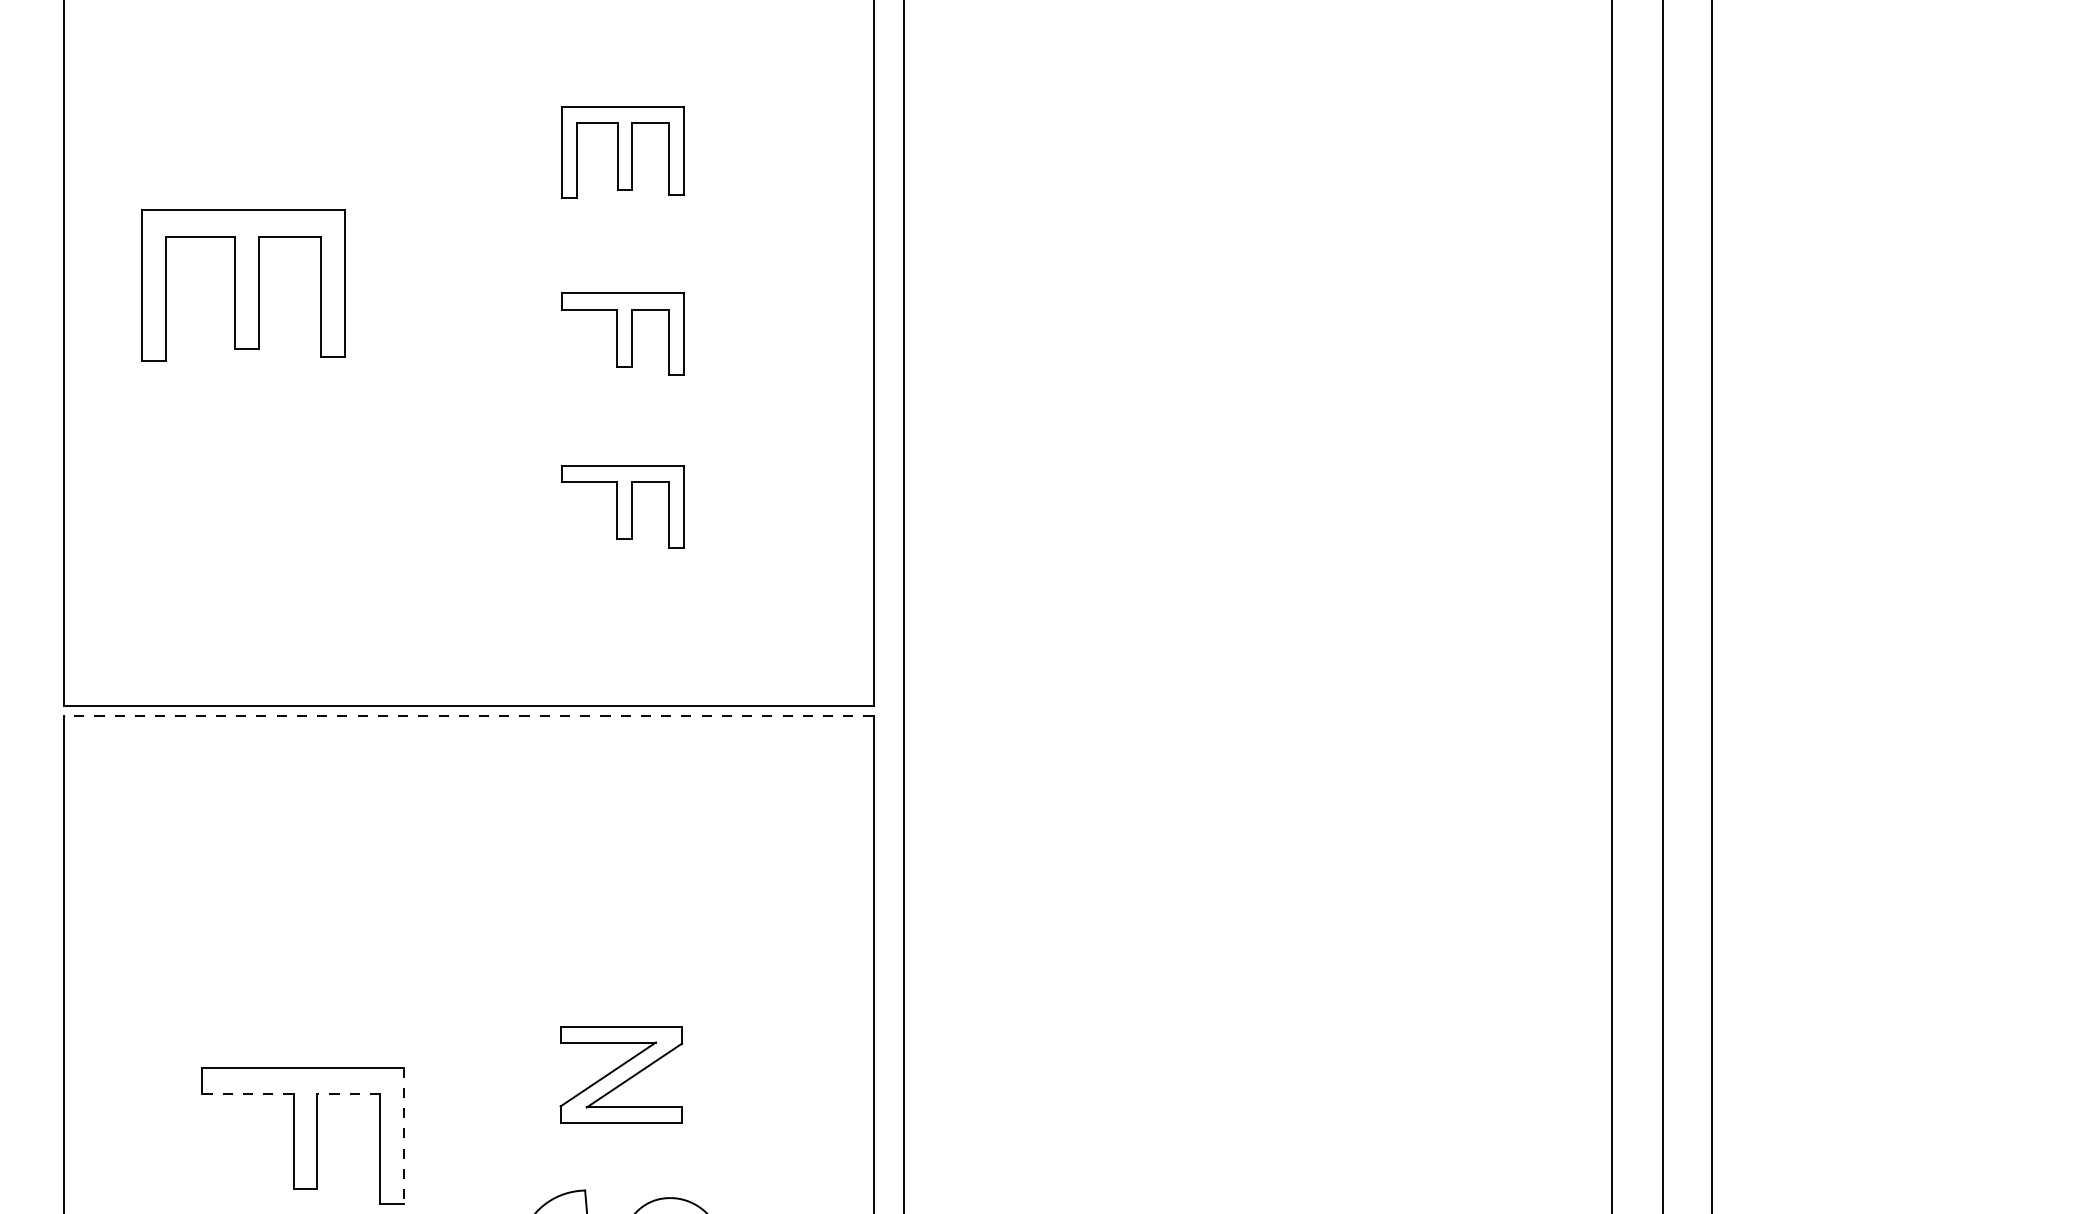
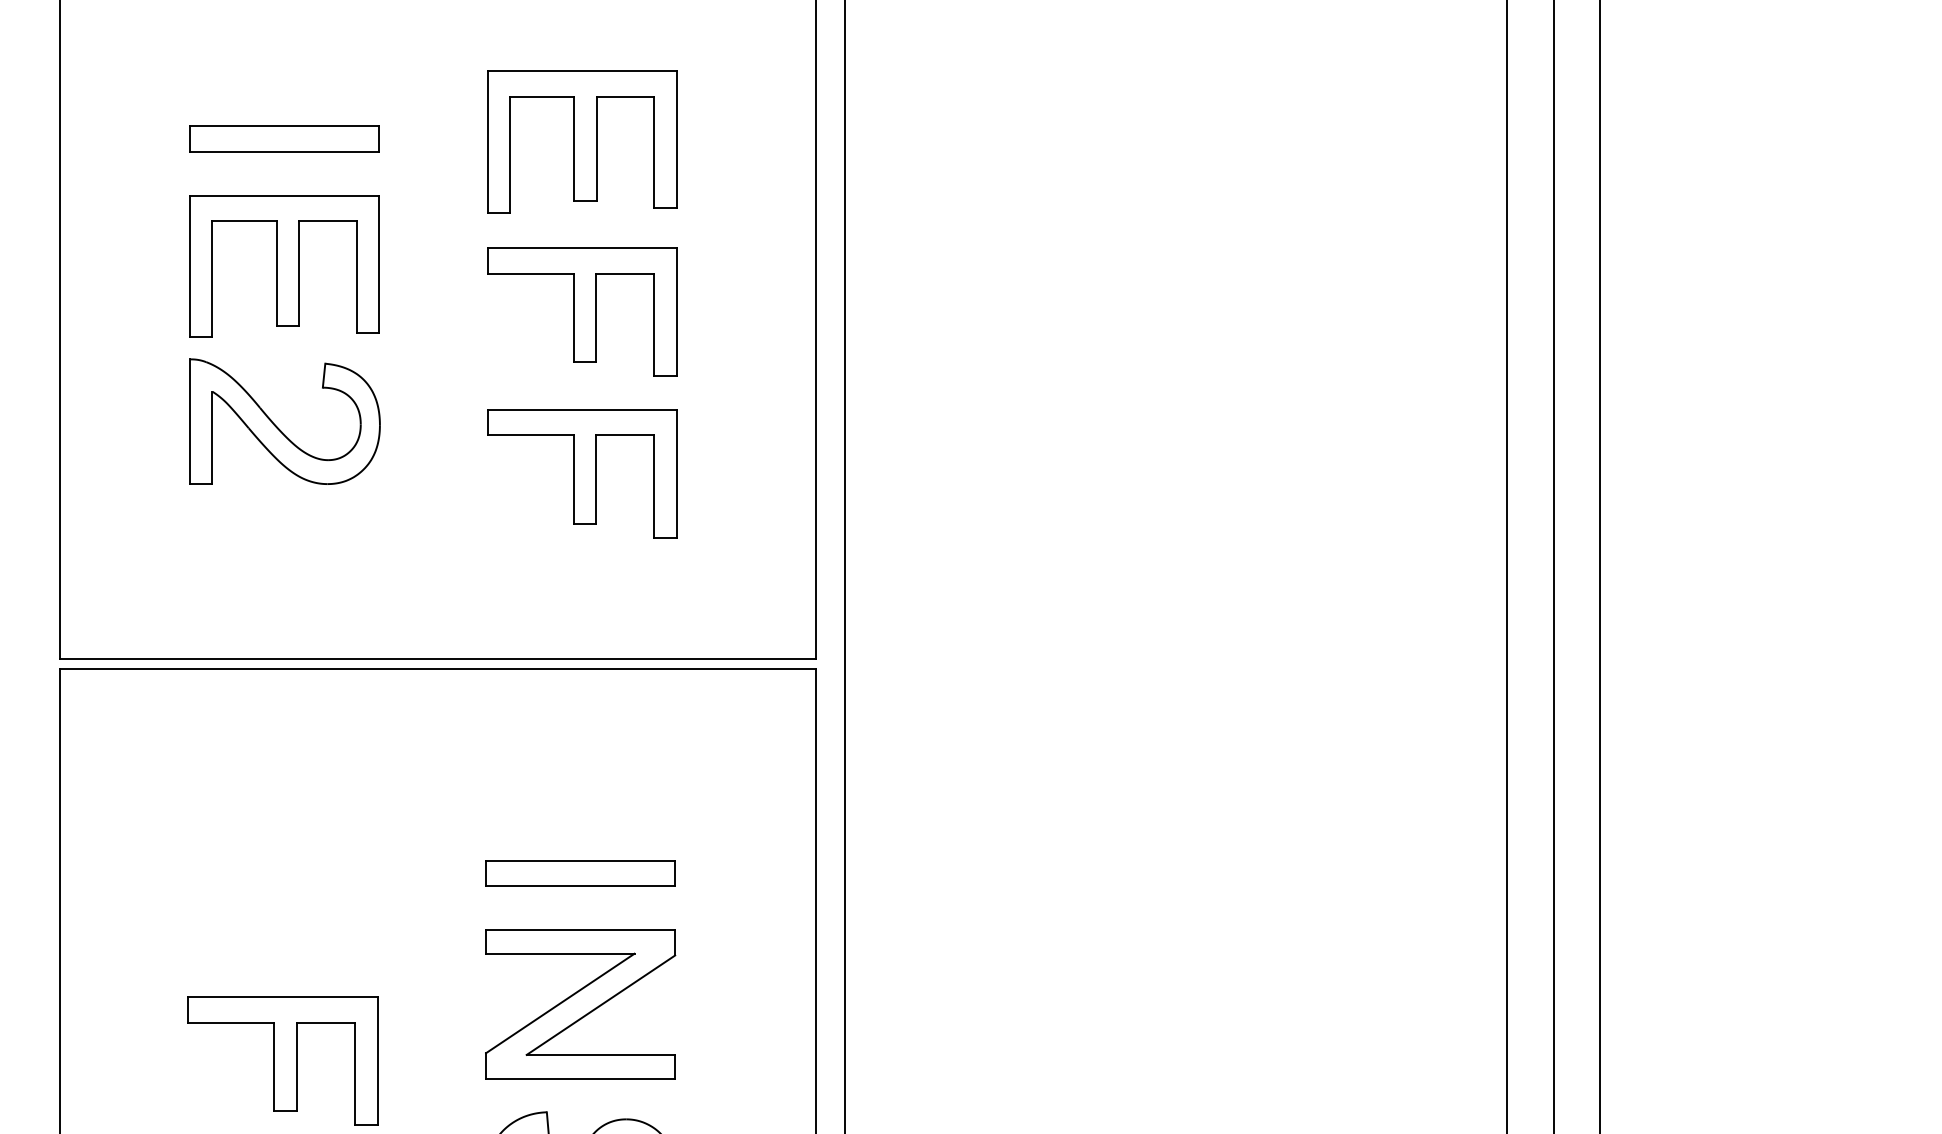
part: (304, 148) -> (284, 138), added
part: (622, 152) -> (581, 142), size x1.67
part: (243, 285) -> (284, 266), moved
part: (622, 334) -> (581, 312), size x1.67
part: (297, 457) -> (278, 427), added
part: (622, 507) -> (581, 474), size x1.67
line: (468, 716) -> (437, 669), dashed -> solid
part: (620, 934) -> (579, 873), added
part: (621, 1074) -> (580, 1003), size x1.67
line: (247, 1094) -> (231, 1022), dashed -> solid
line: (348, 1094) -> (325, 1022), dashed -> solid
line: (403, 1136) -> (377, 1061), dashed -> solid

